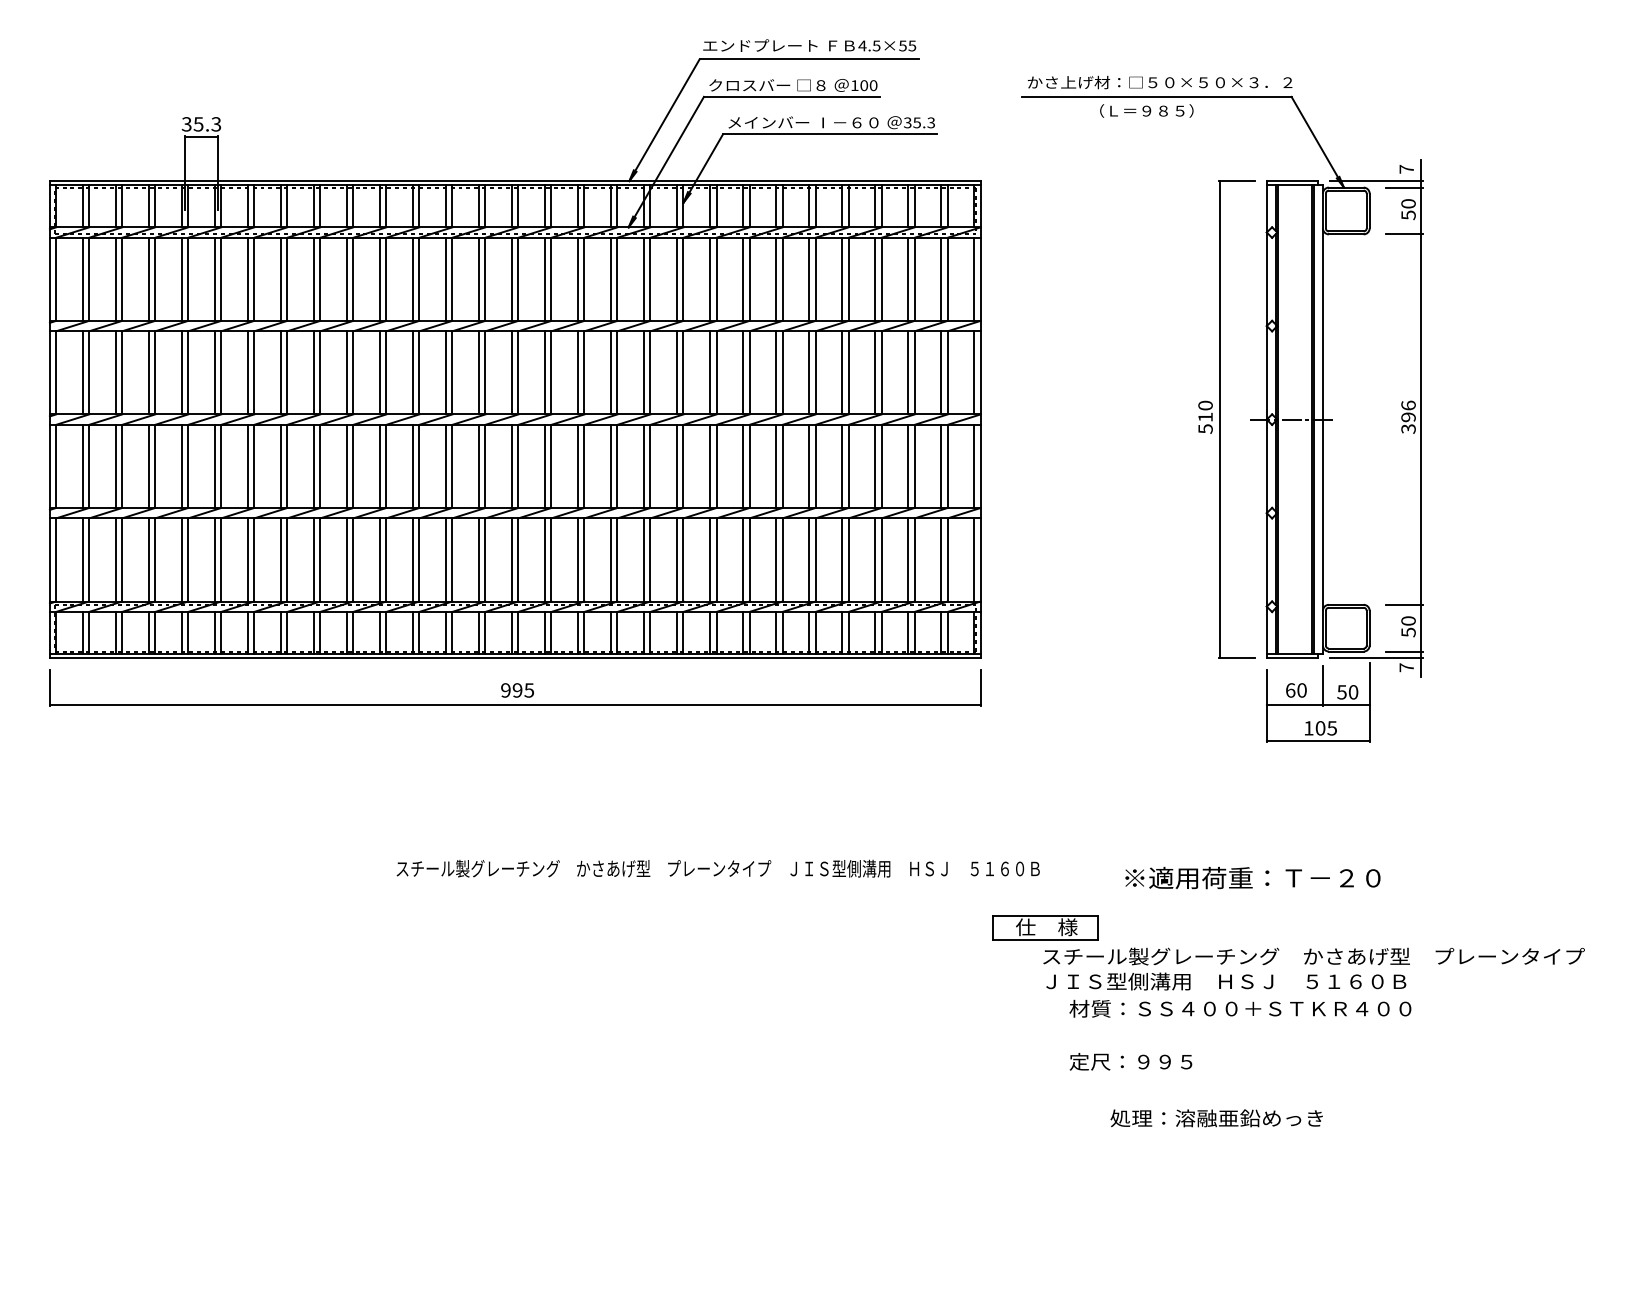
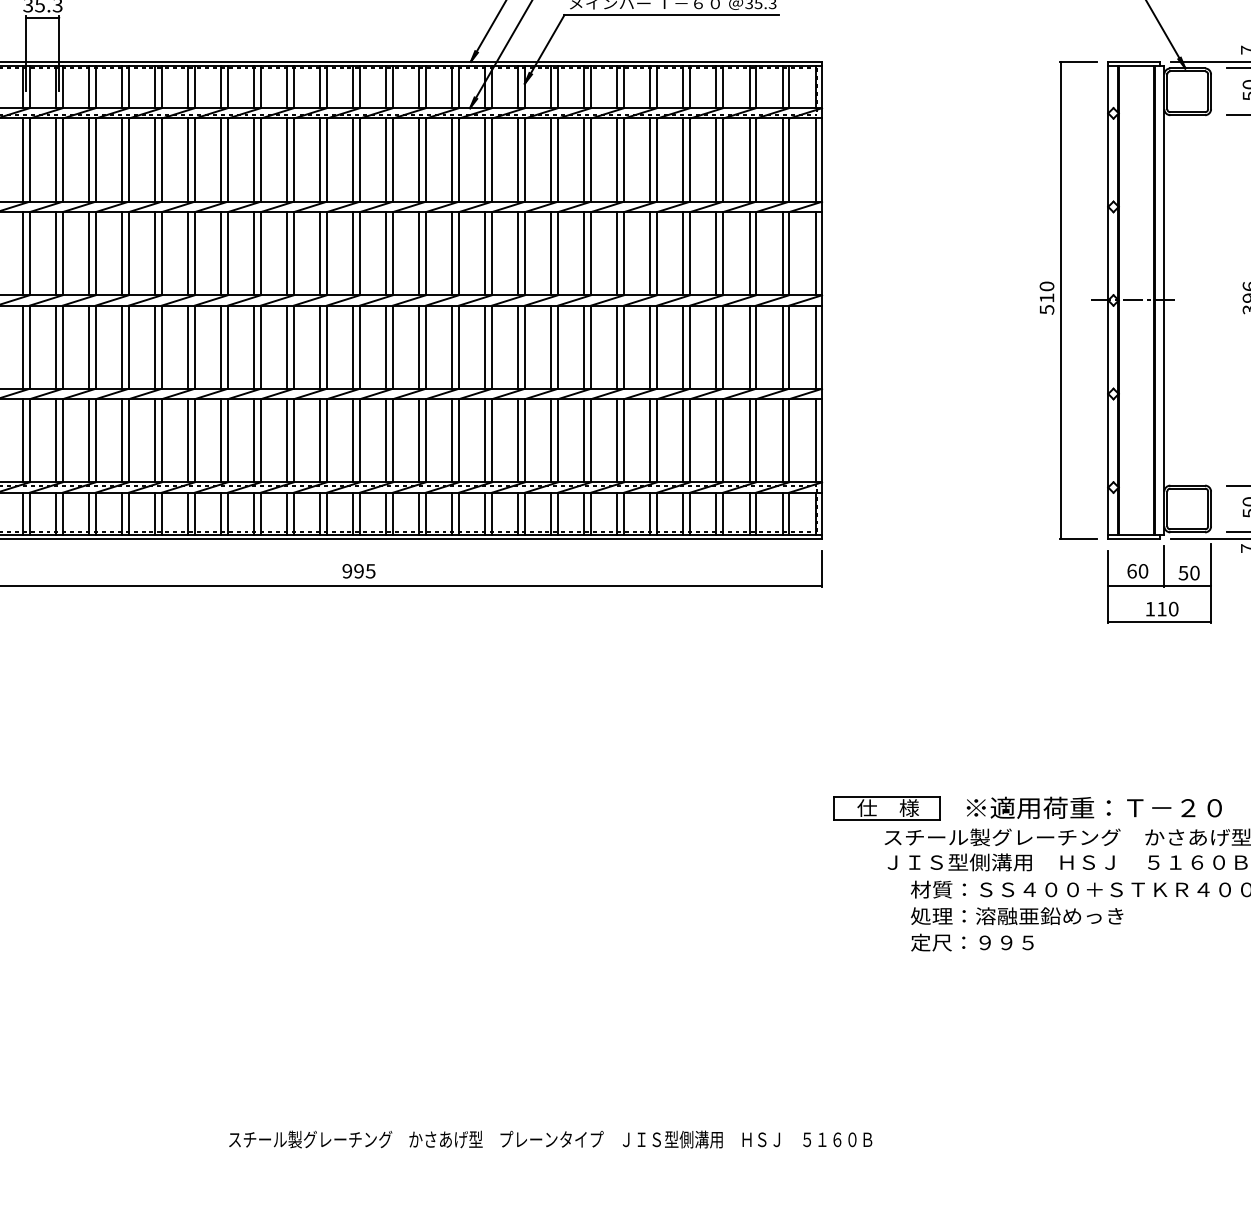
text: (1326, 728) -> (1167, 609), 105 -> 110
text: (717, 868) -> (549, 1139), moved
text: (1252, 878) -> (1093, 808), moved
text: (1216, 1118) -> (1016, 916), moved

